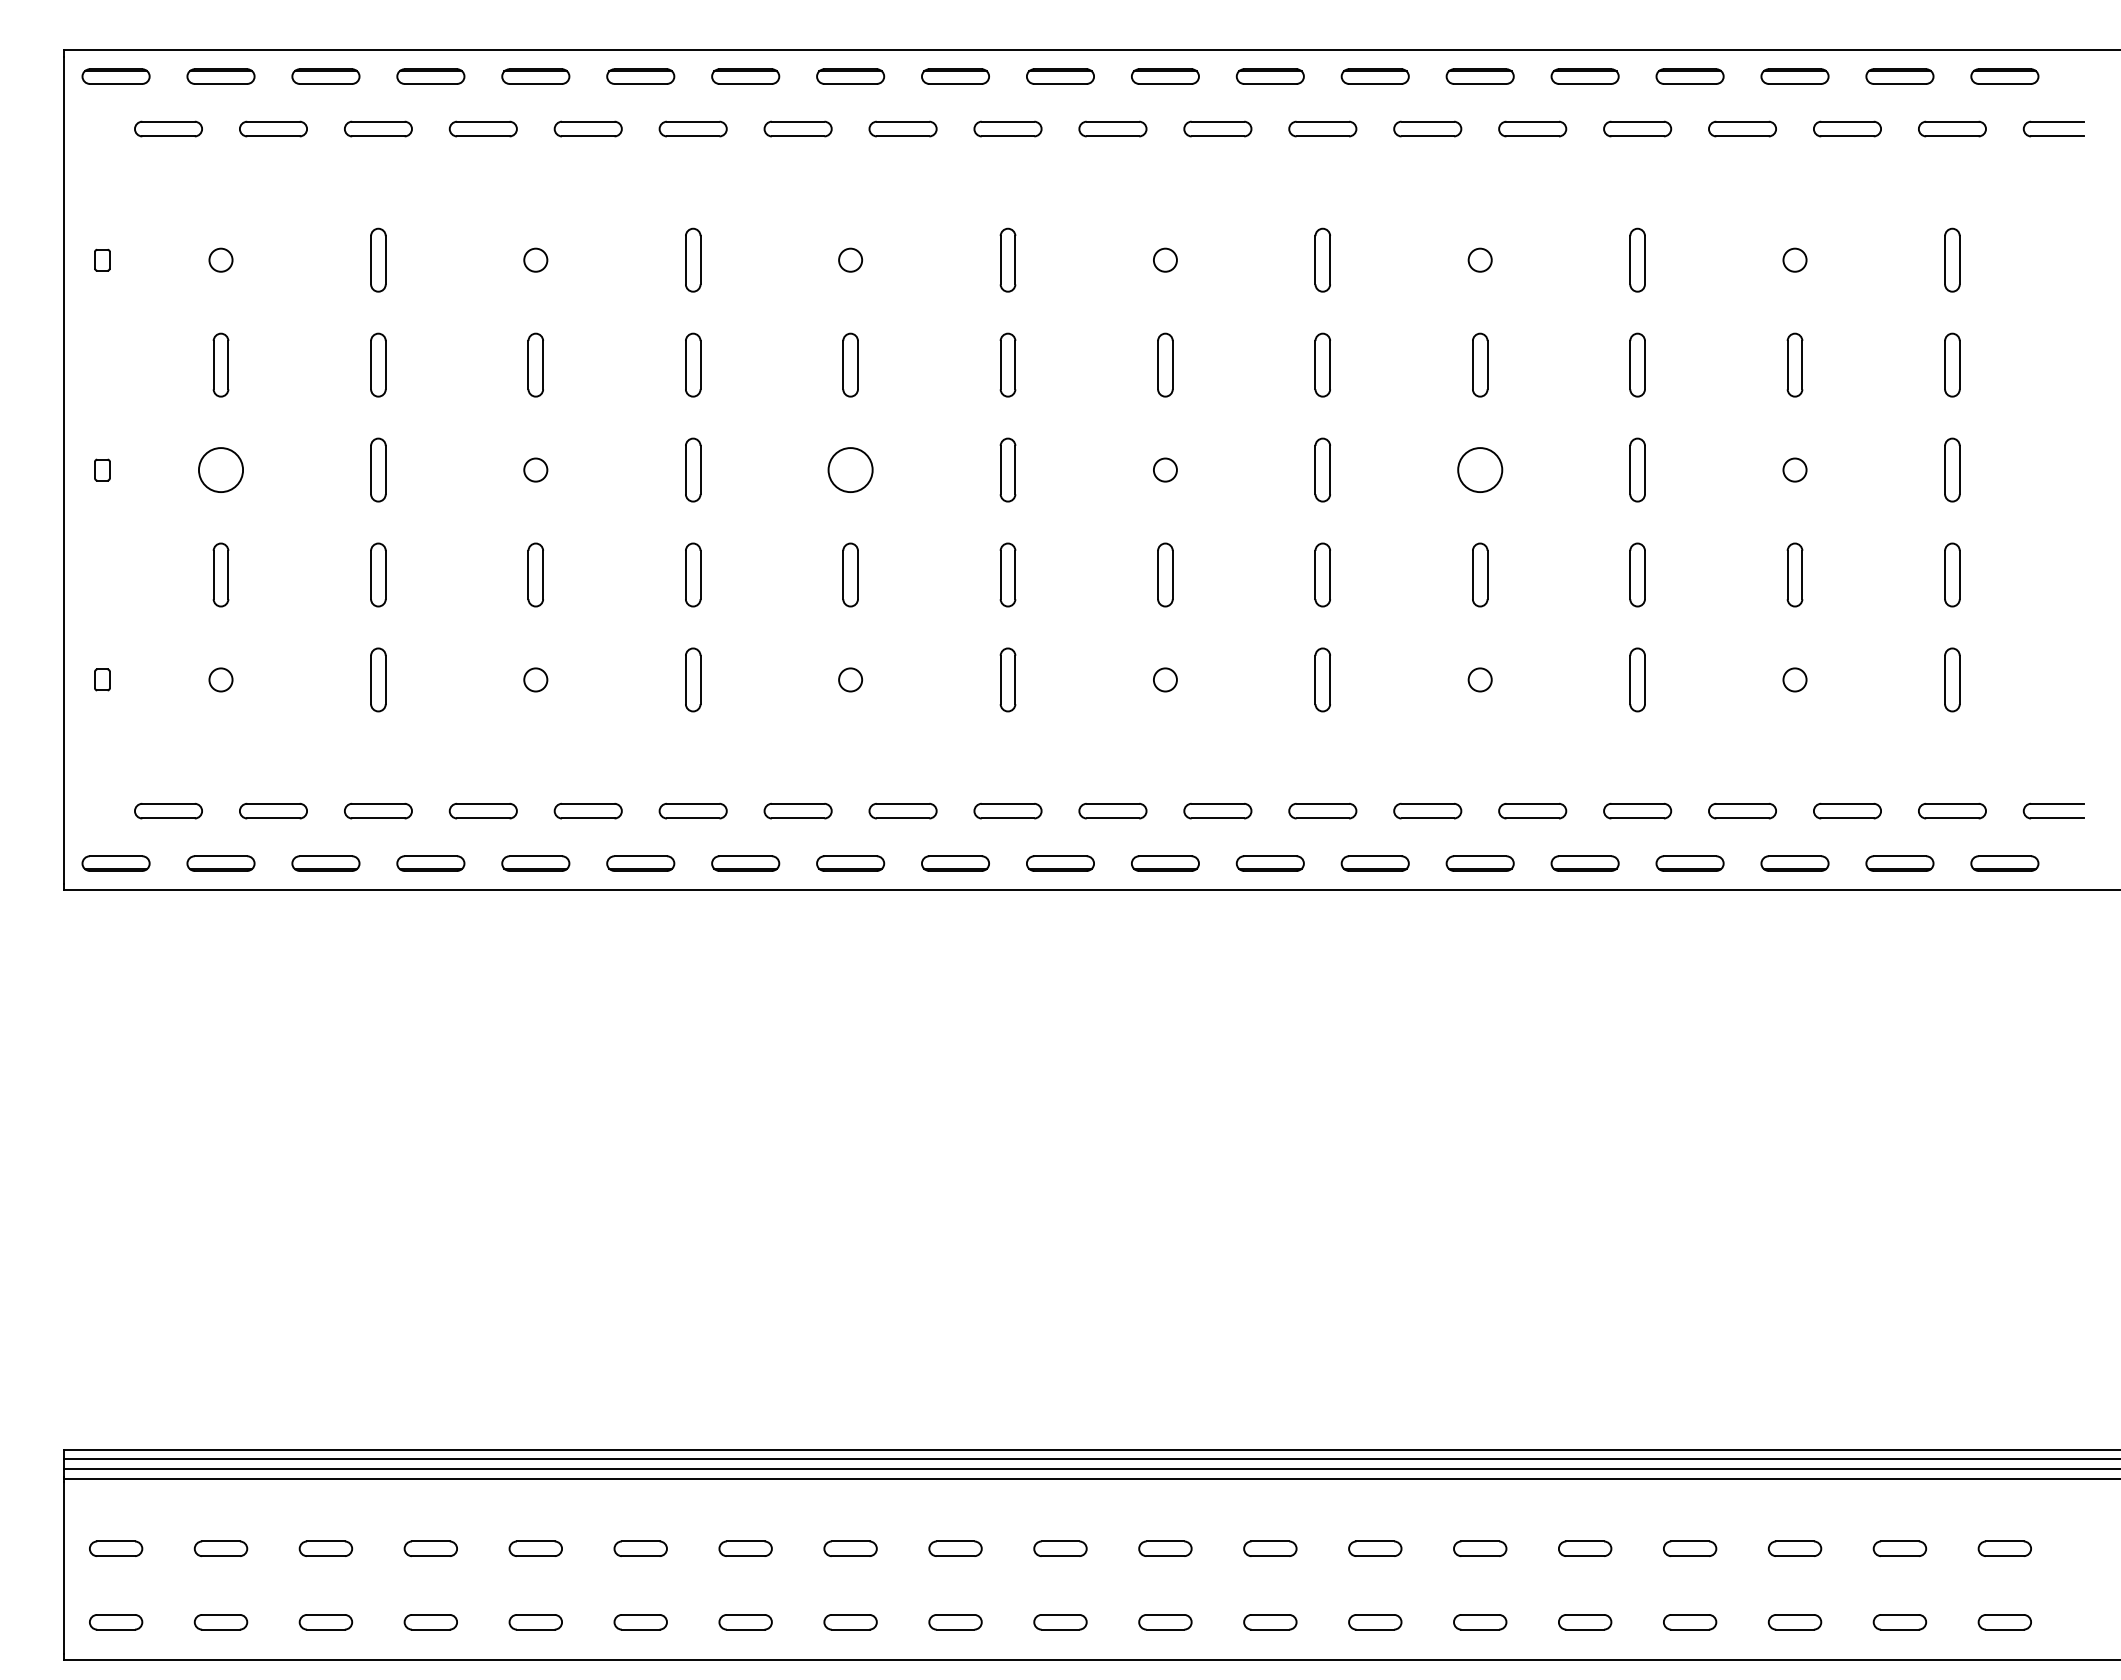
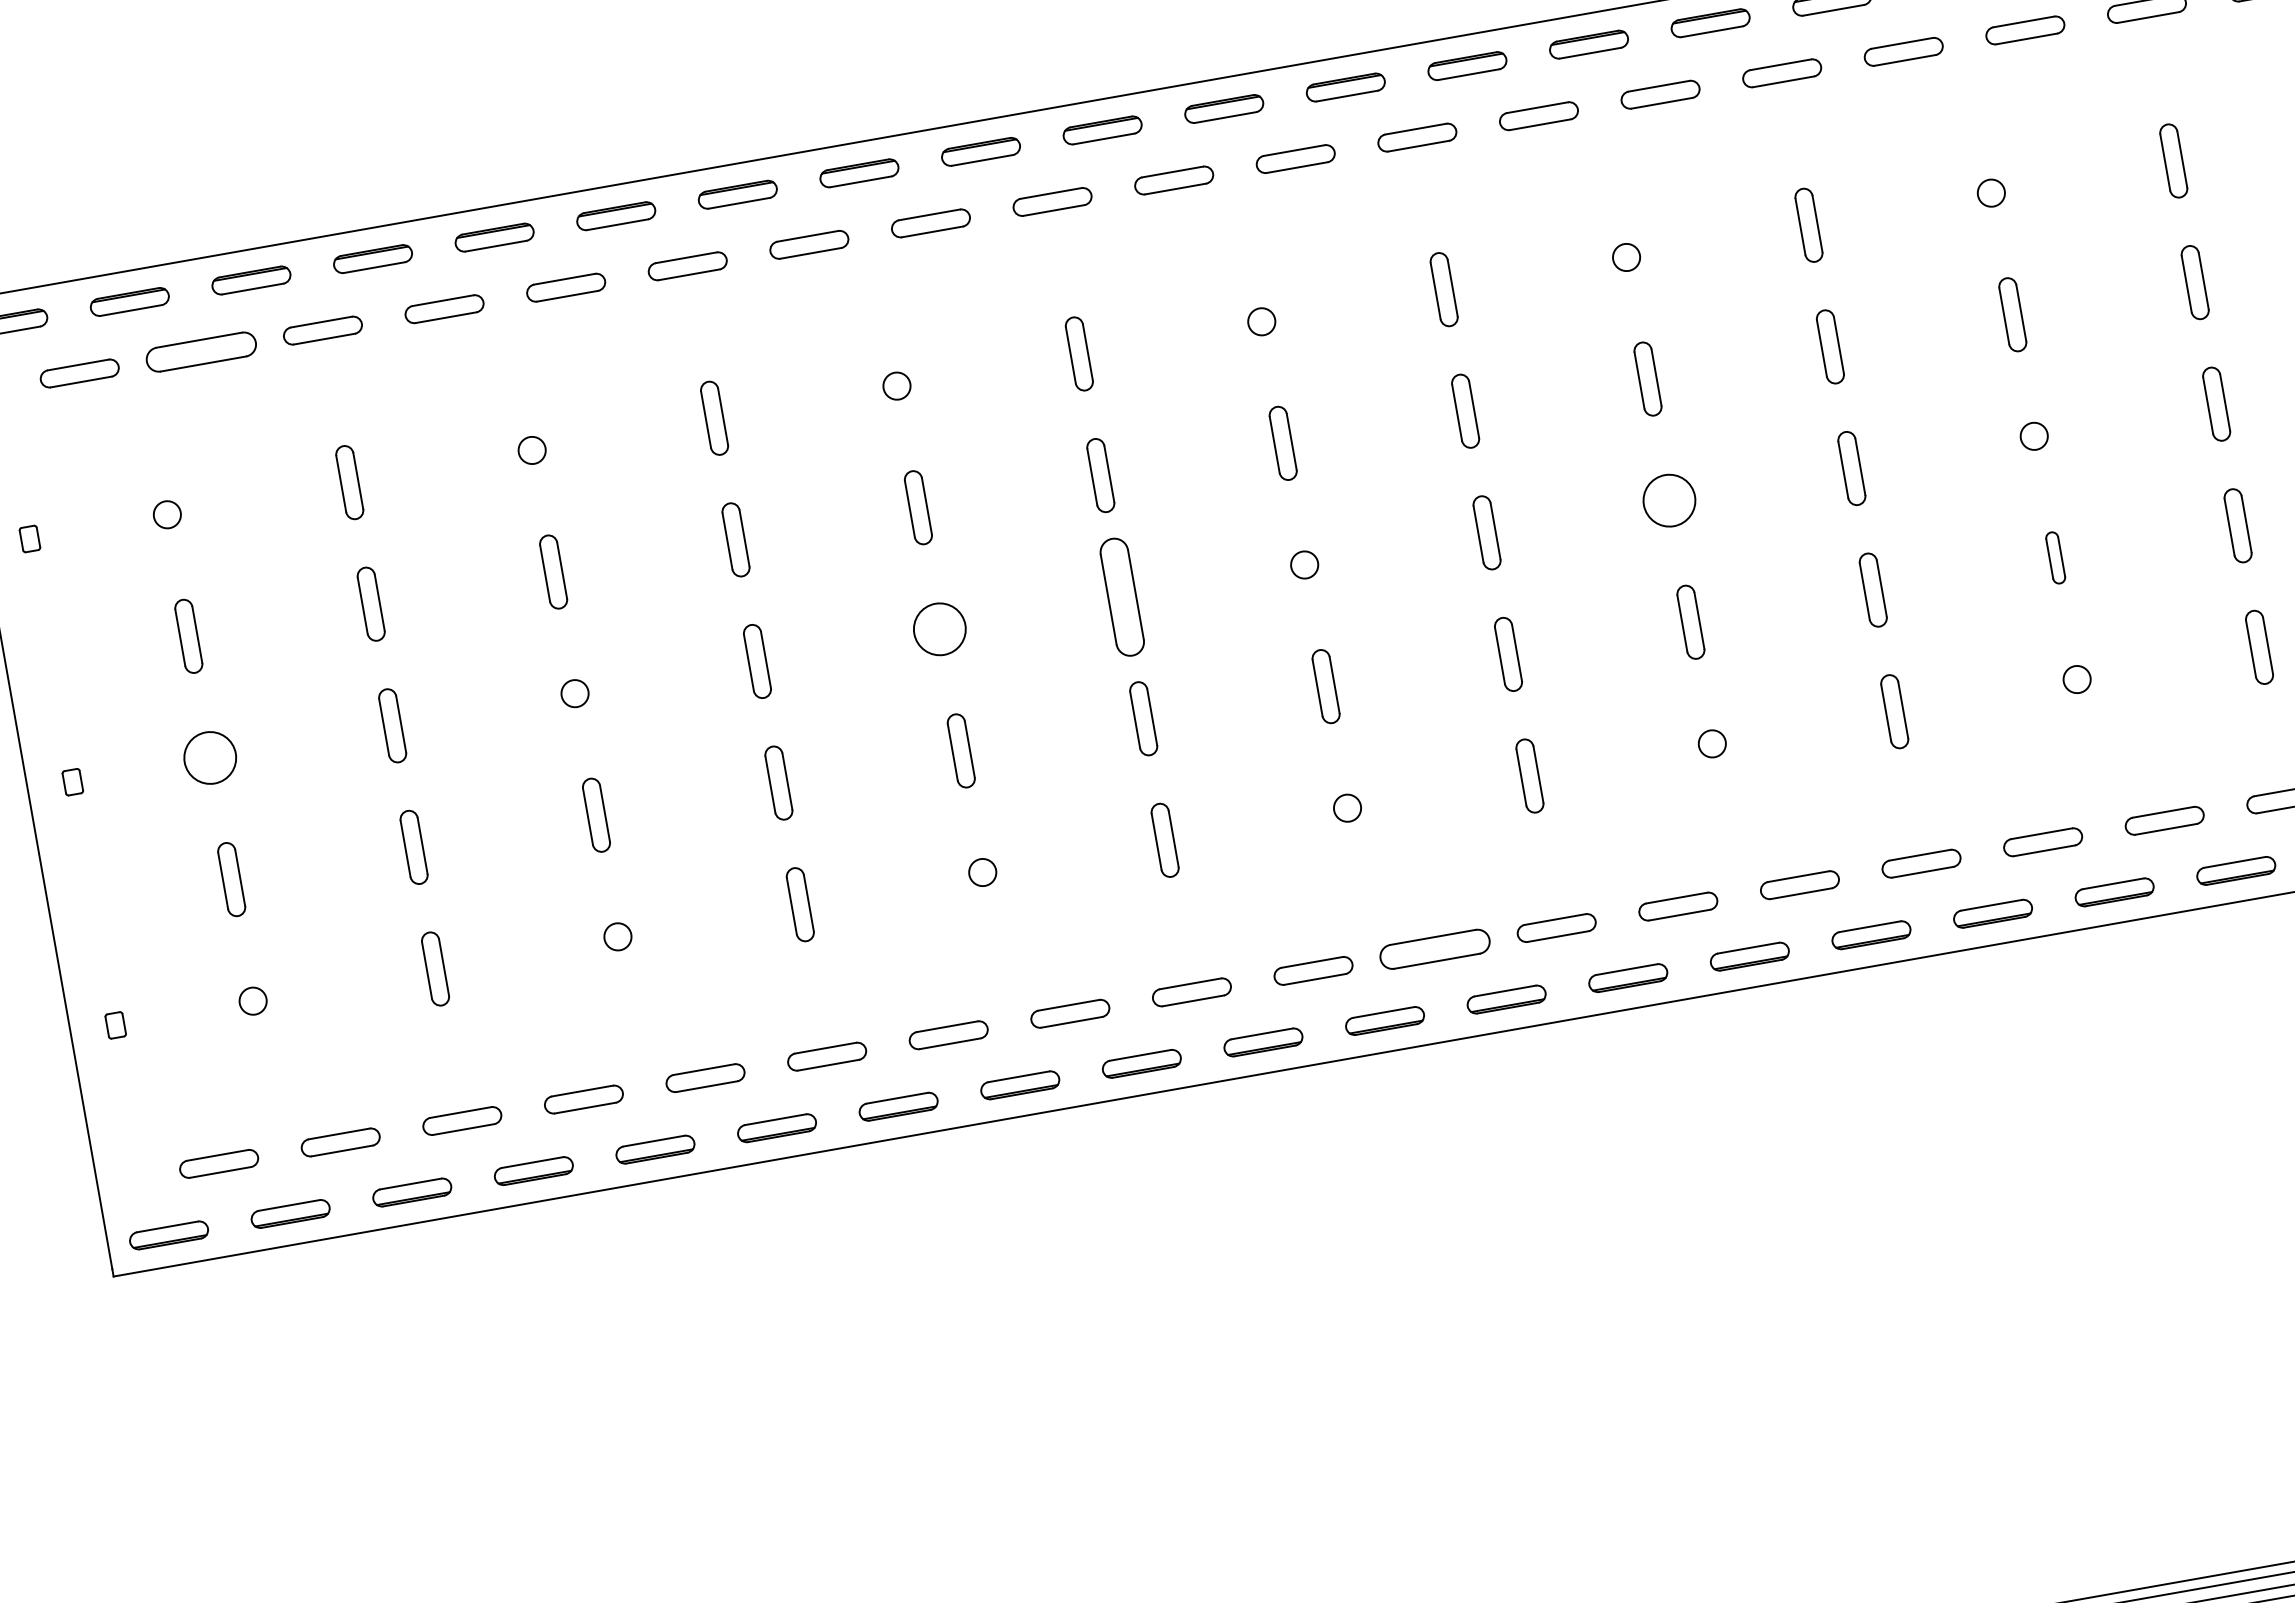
part: (273, 128) -> (201, 351), size x1.4
part: (1007, 469) -> (1121, 596), size x1.6
part: (1794, 574) -> (2054, 557), size x0.7
part: (1217, 811) -> (1434, 949), size x1.4

